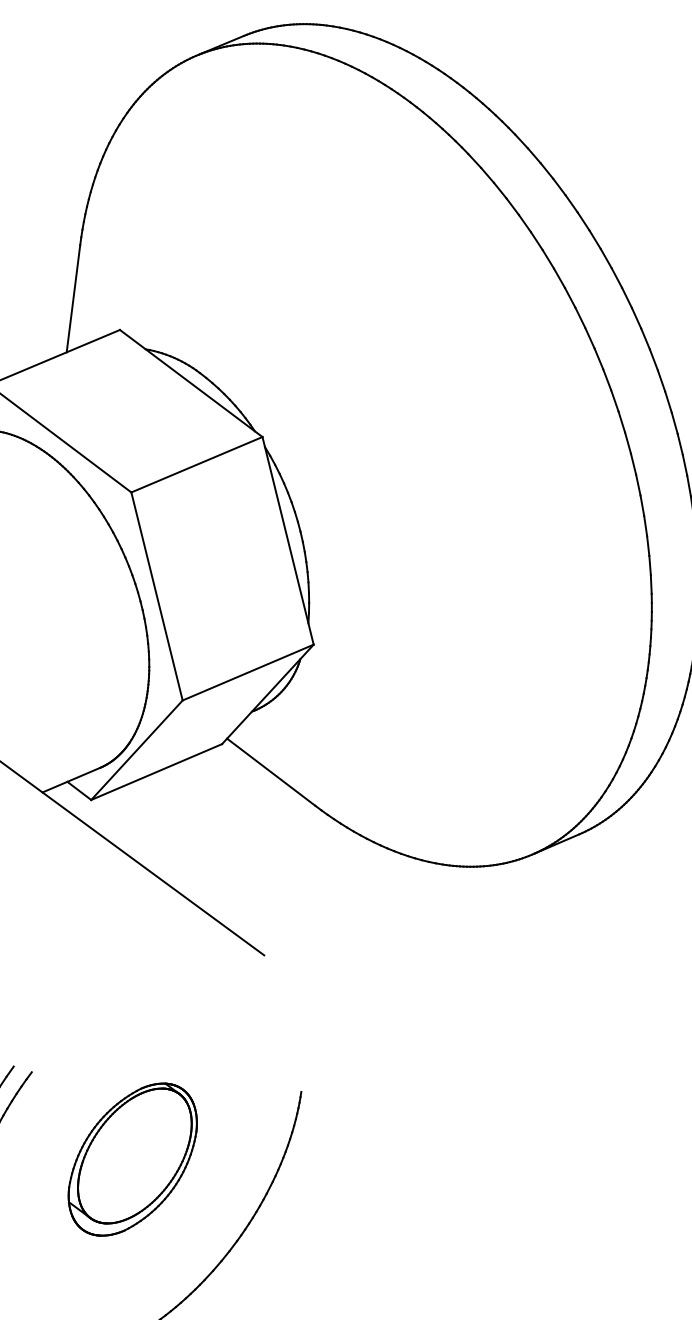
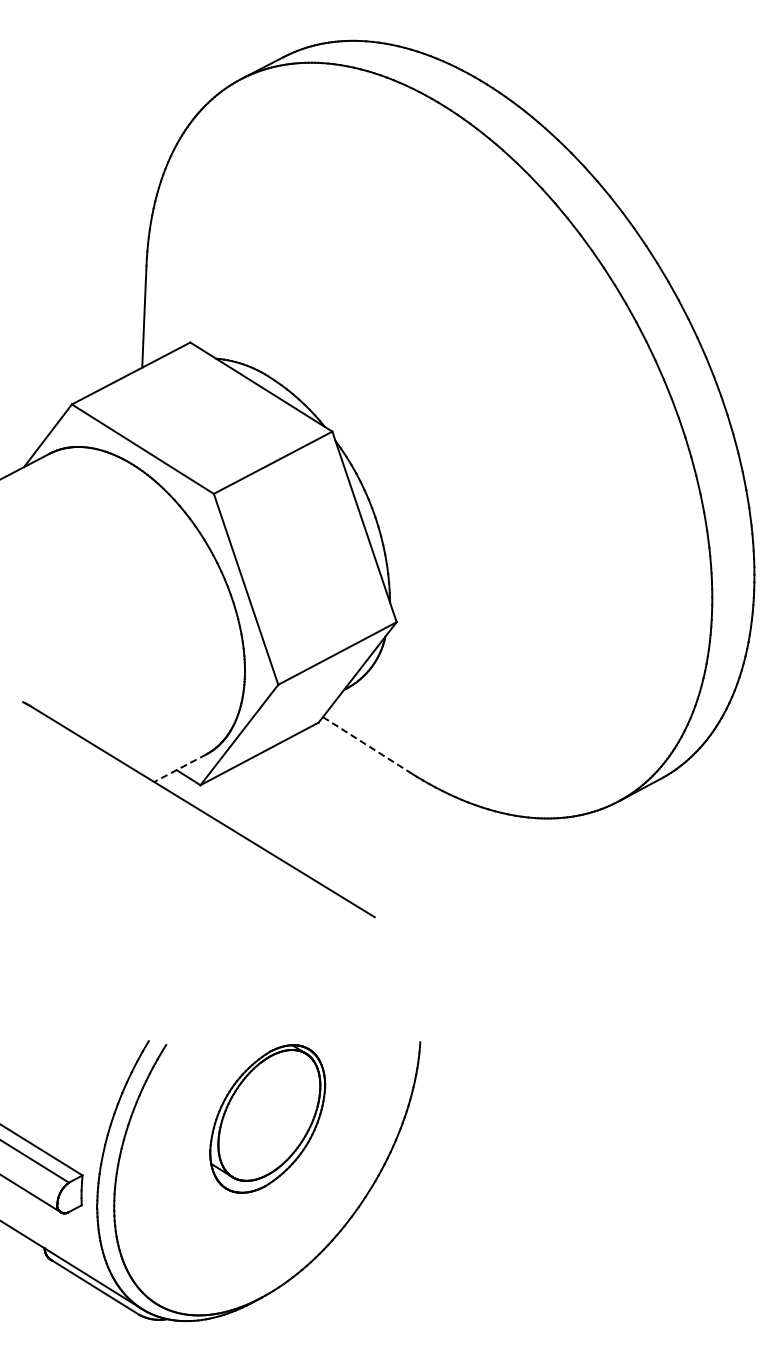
line: (271, 772) -> (367, 745), solid -> dashed
line: (70, 780) -> (179, 768), solid -> dashed

